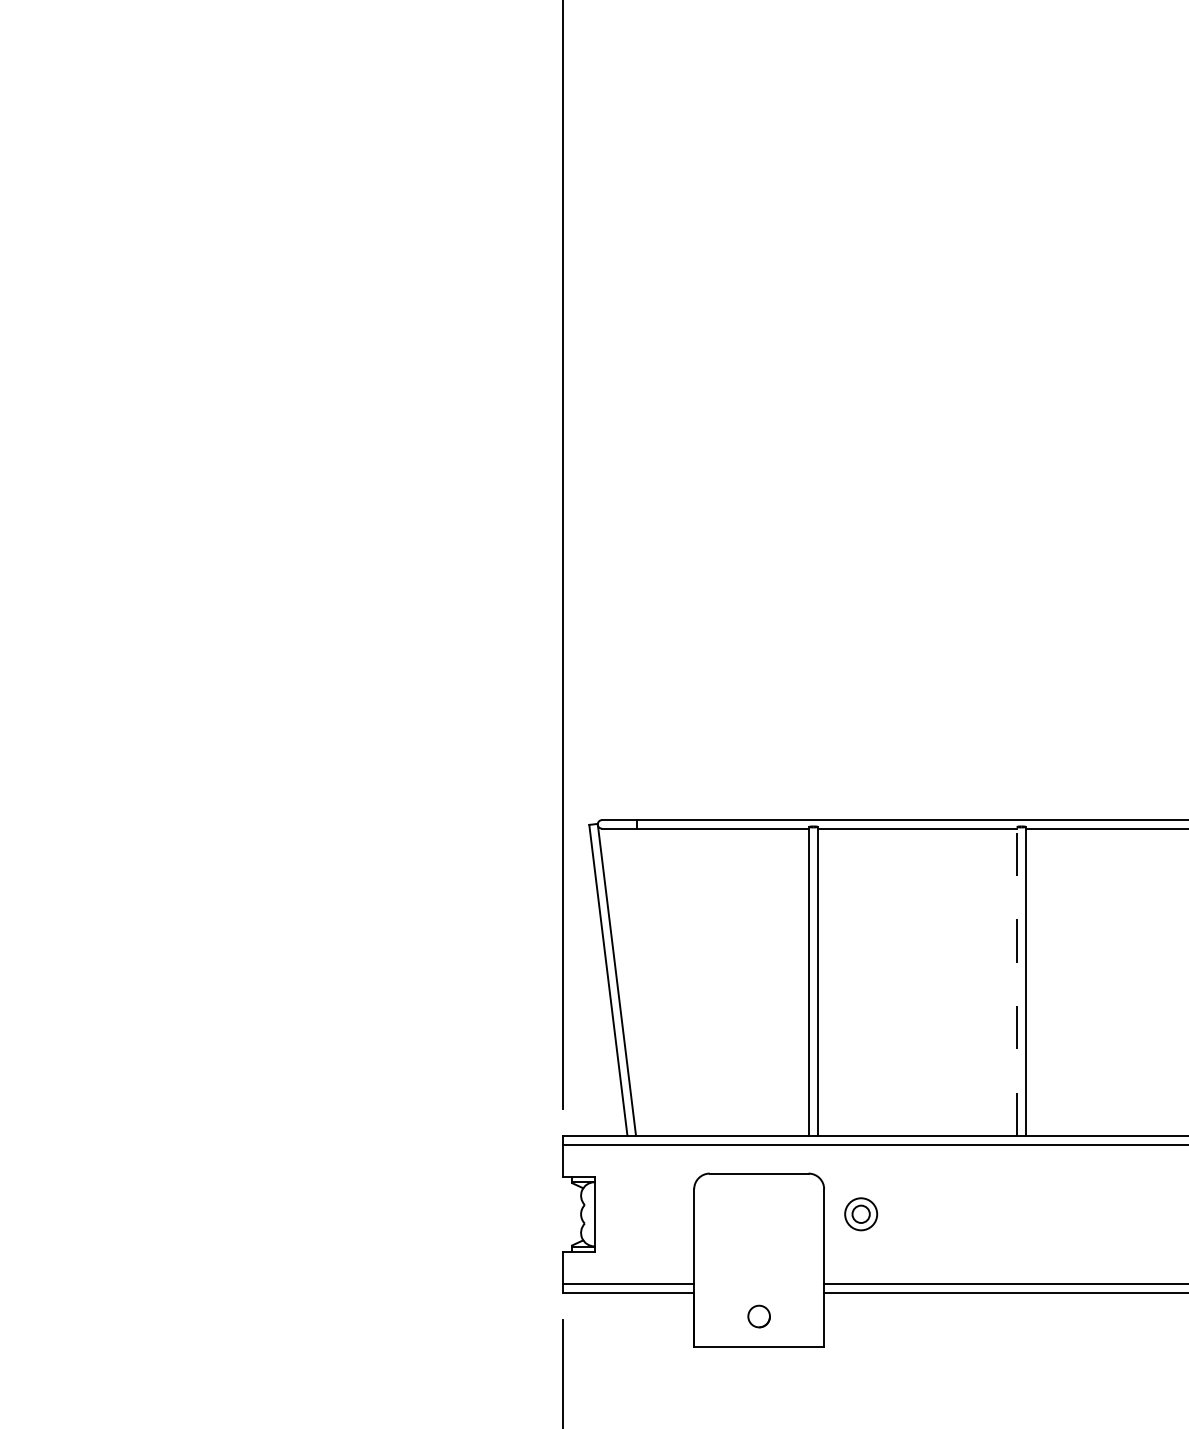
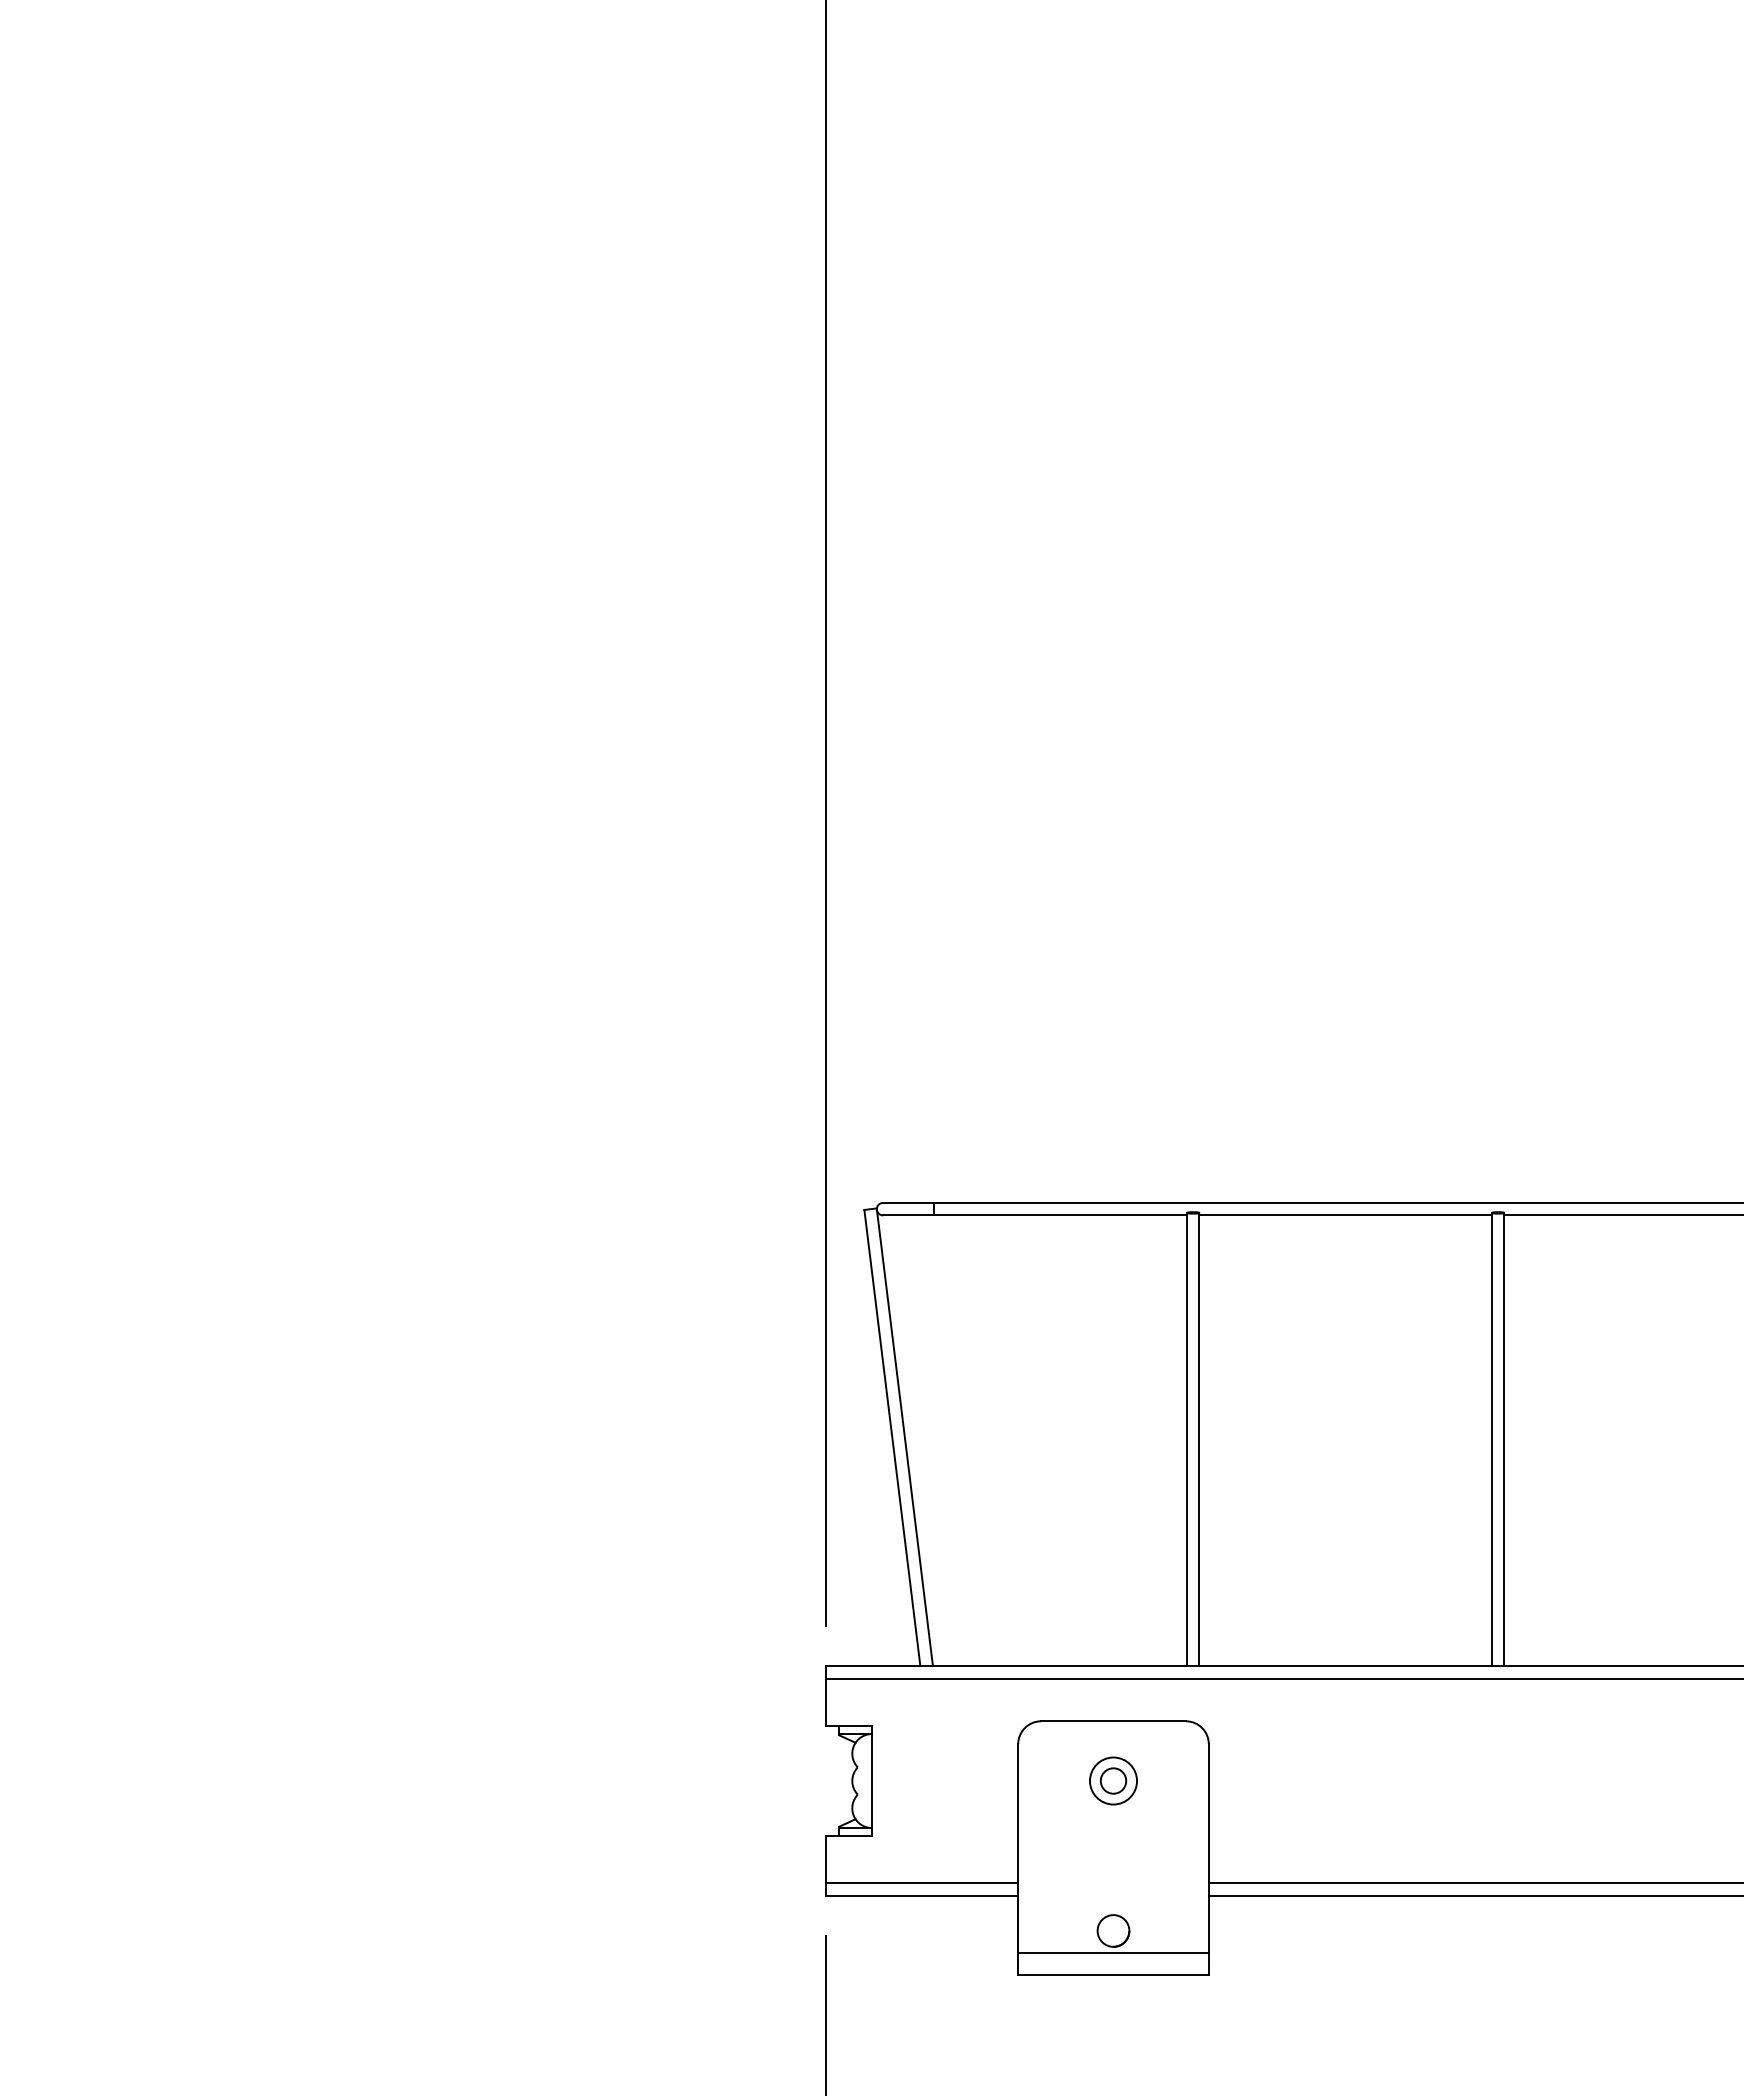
line: (1017, 980) -> (1492, 1438), dashed -> solid
part: (861, 1214) -> (1113, 1781), moved
line: (759, 1331) -> (1113, 1952), added

